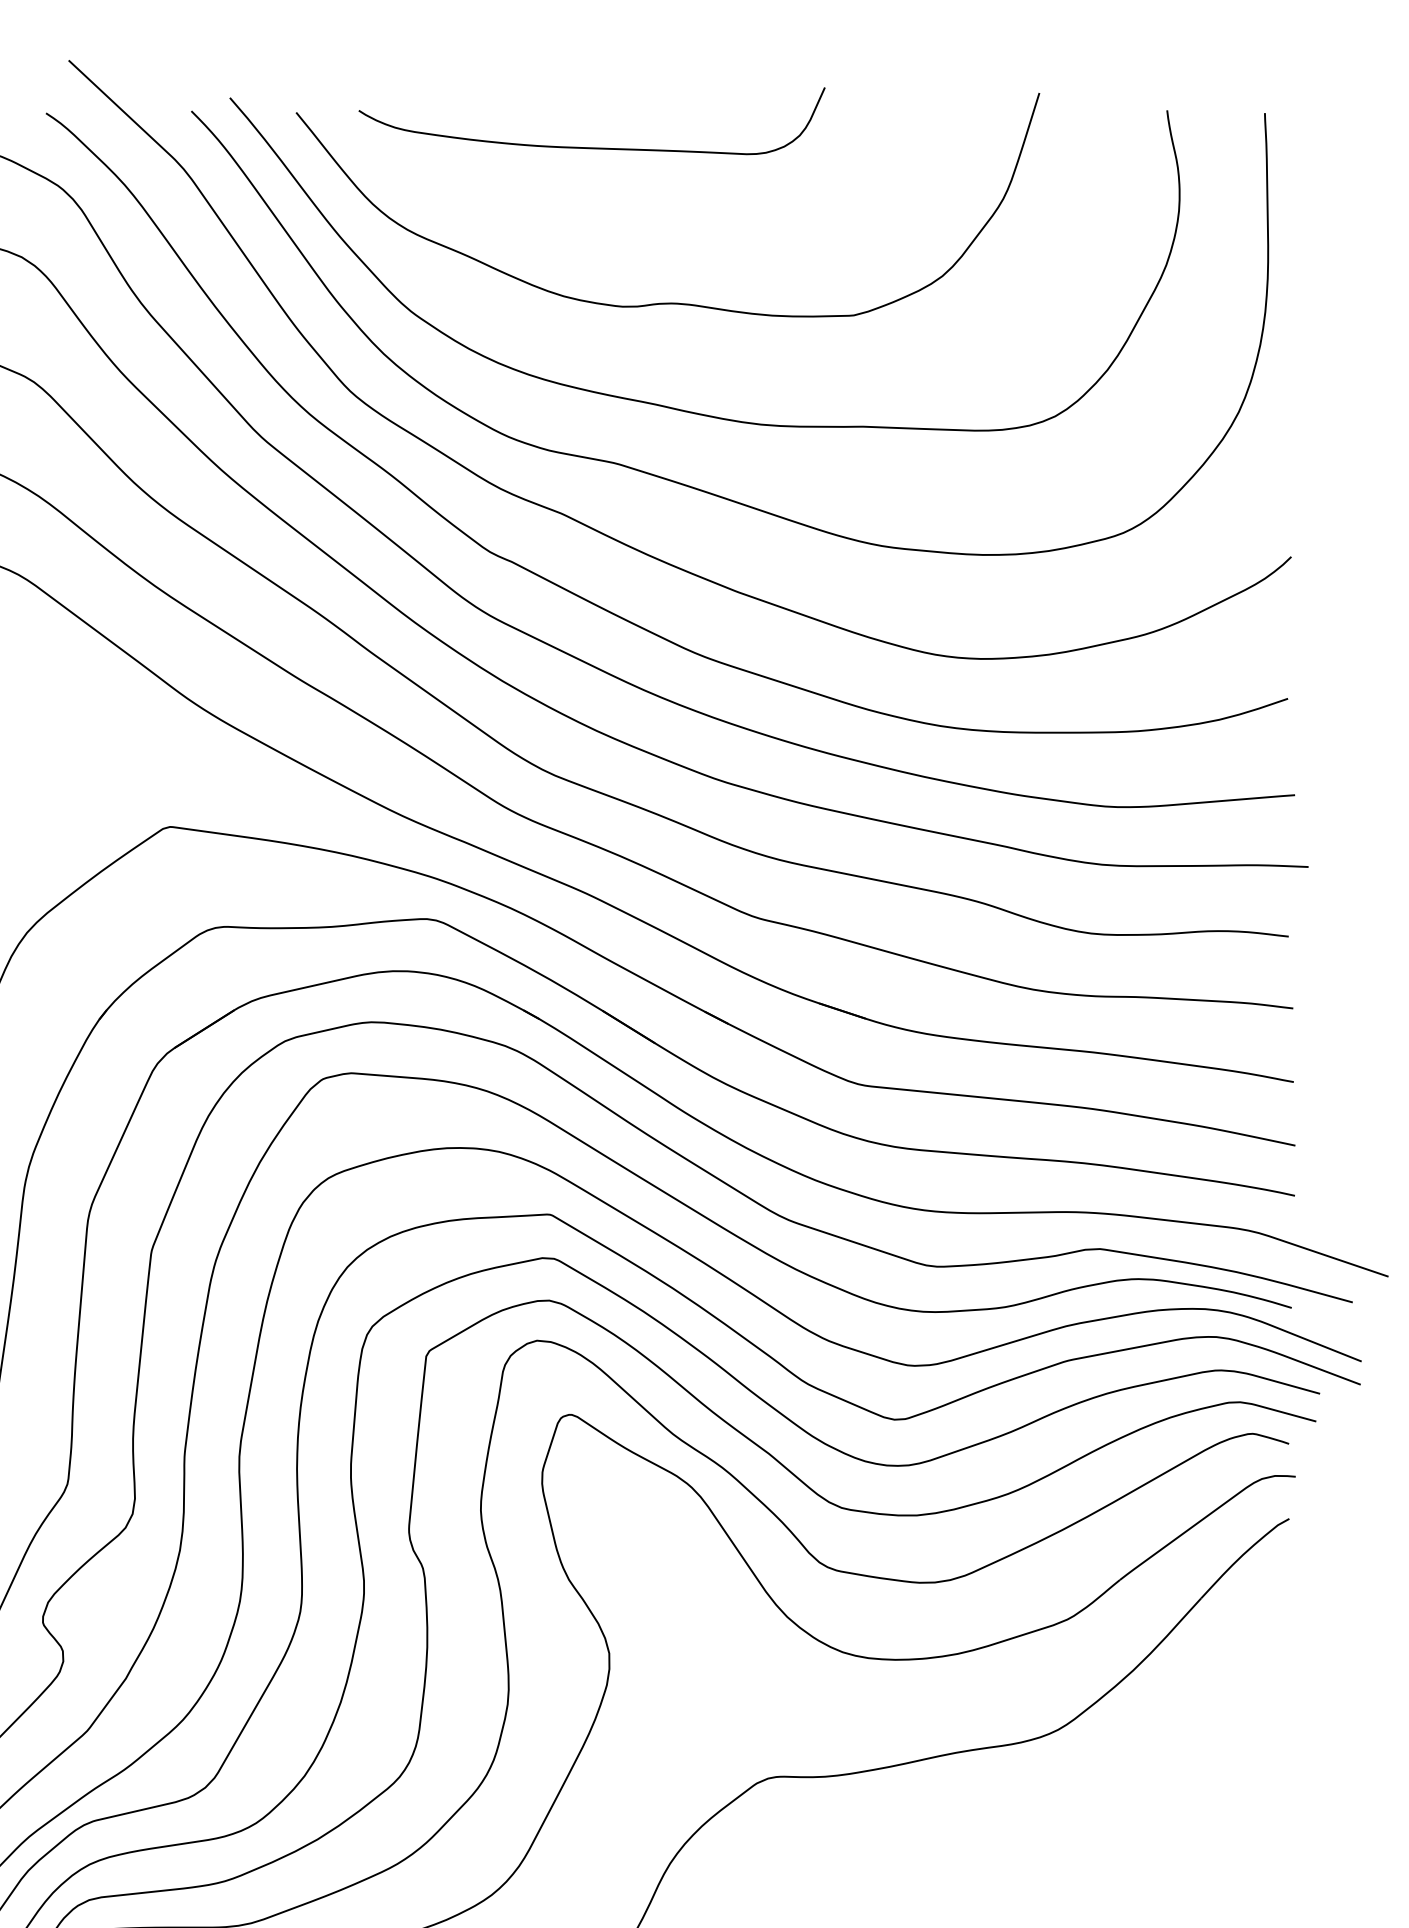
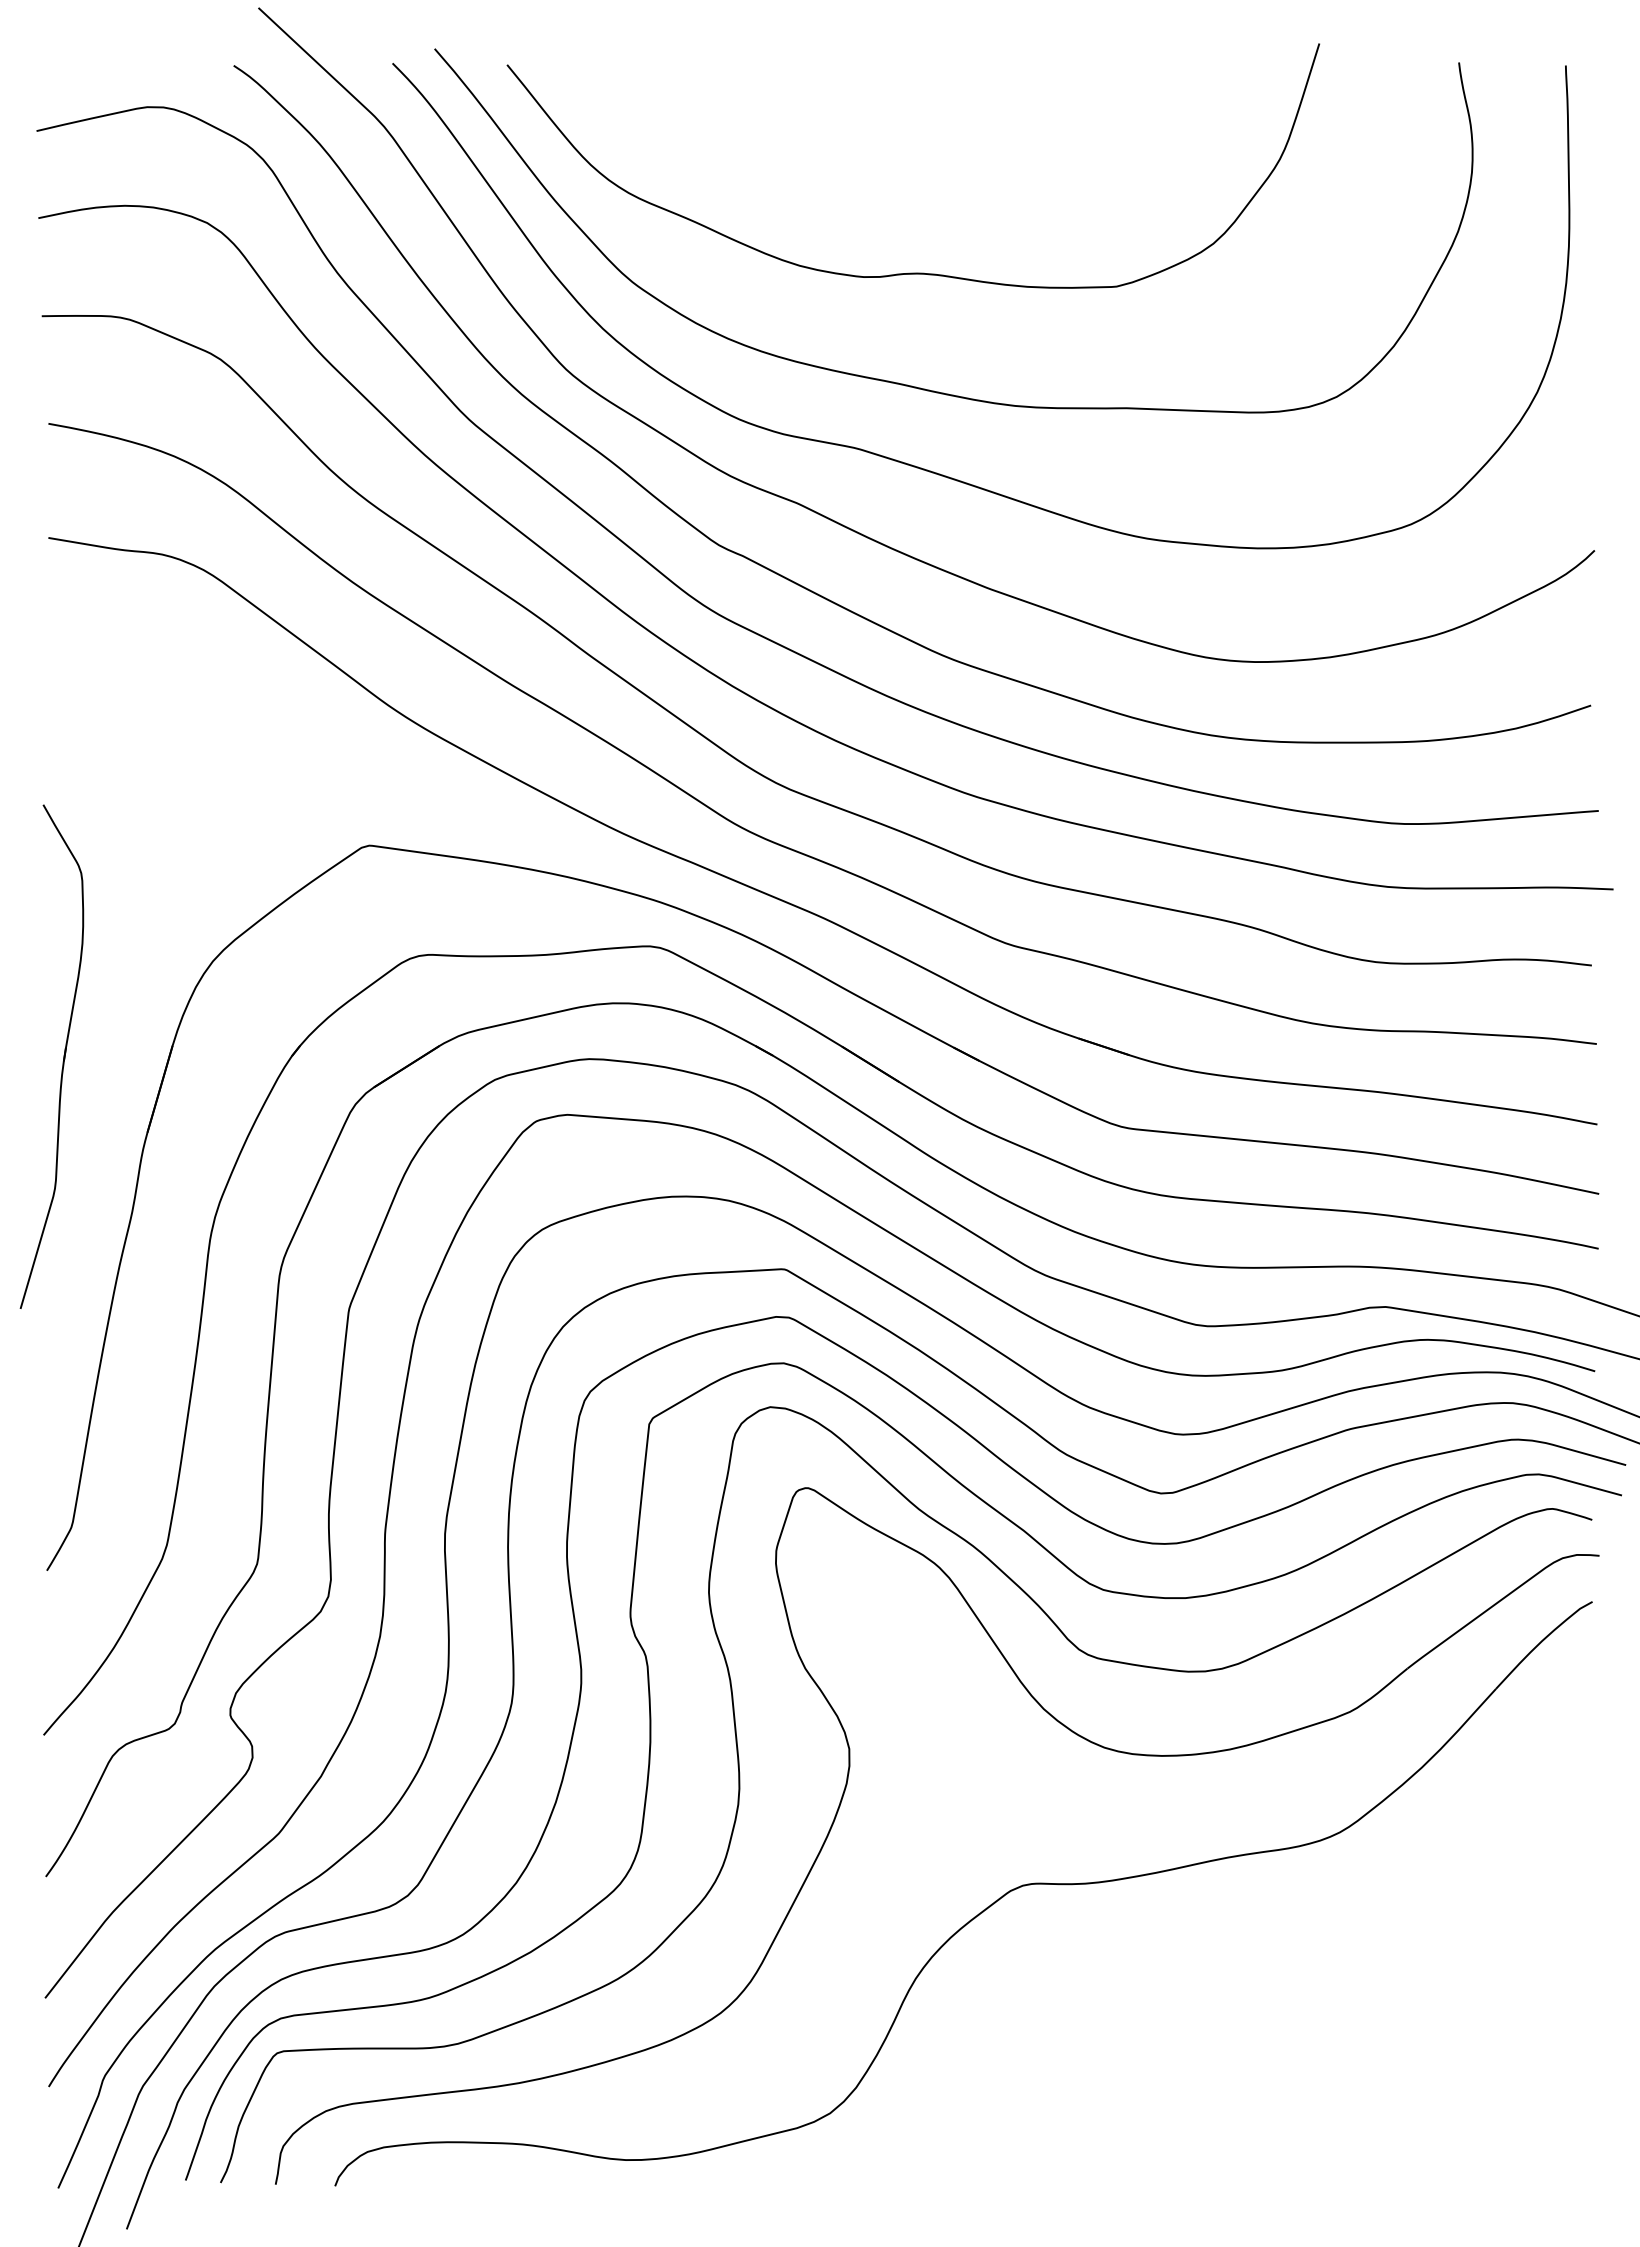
curve: (588, 146) -> (826, 102), removed

